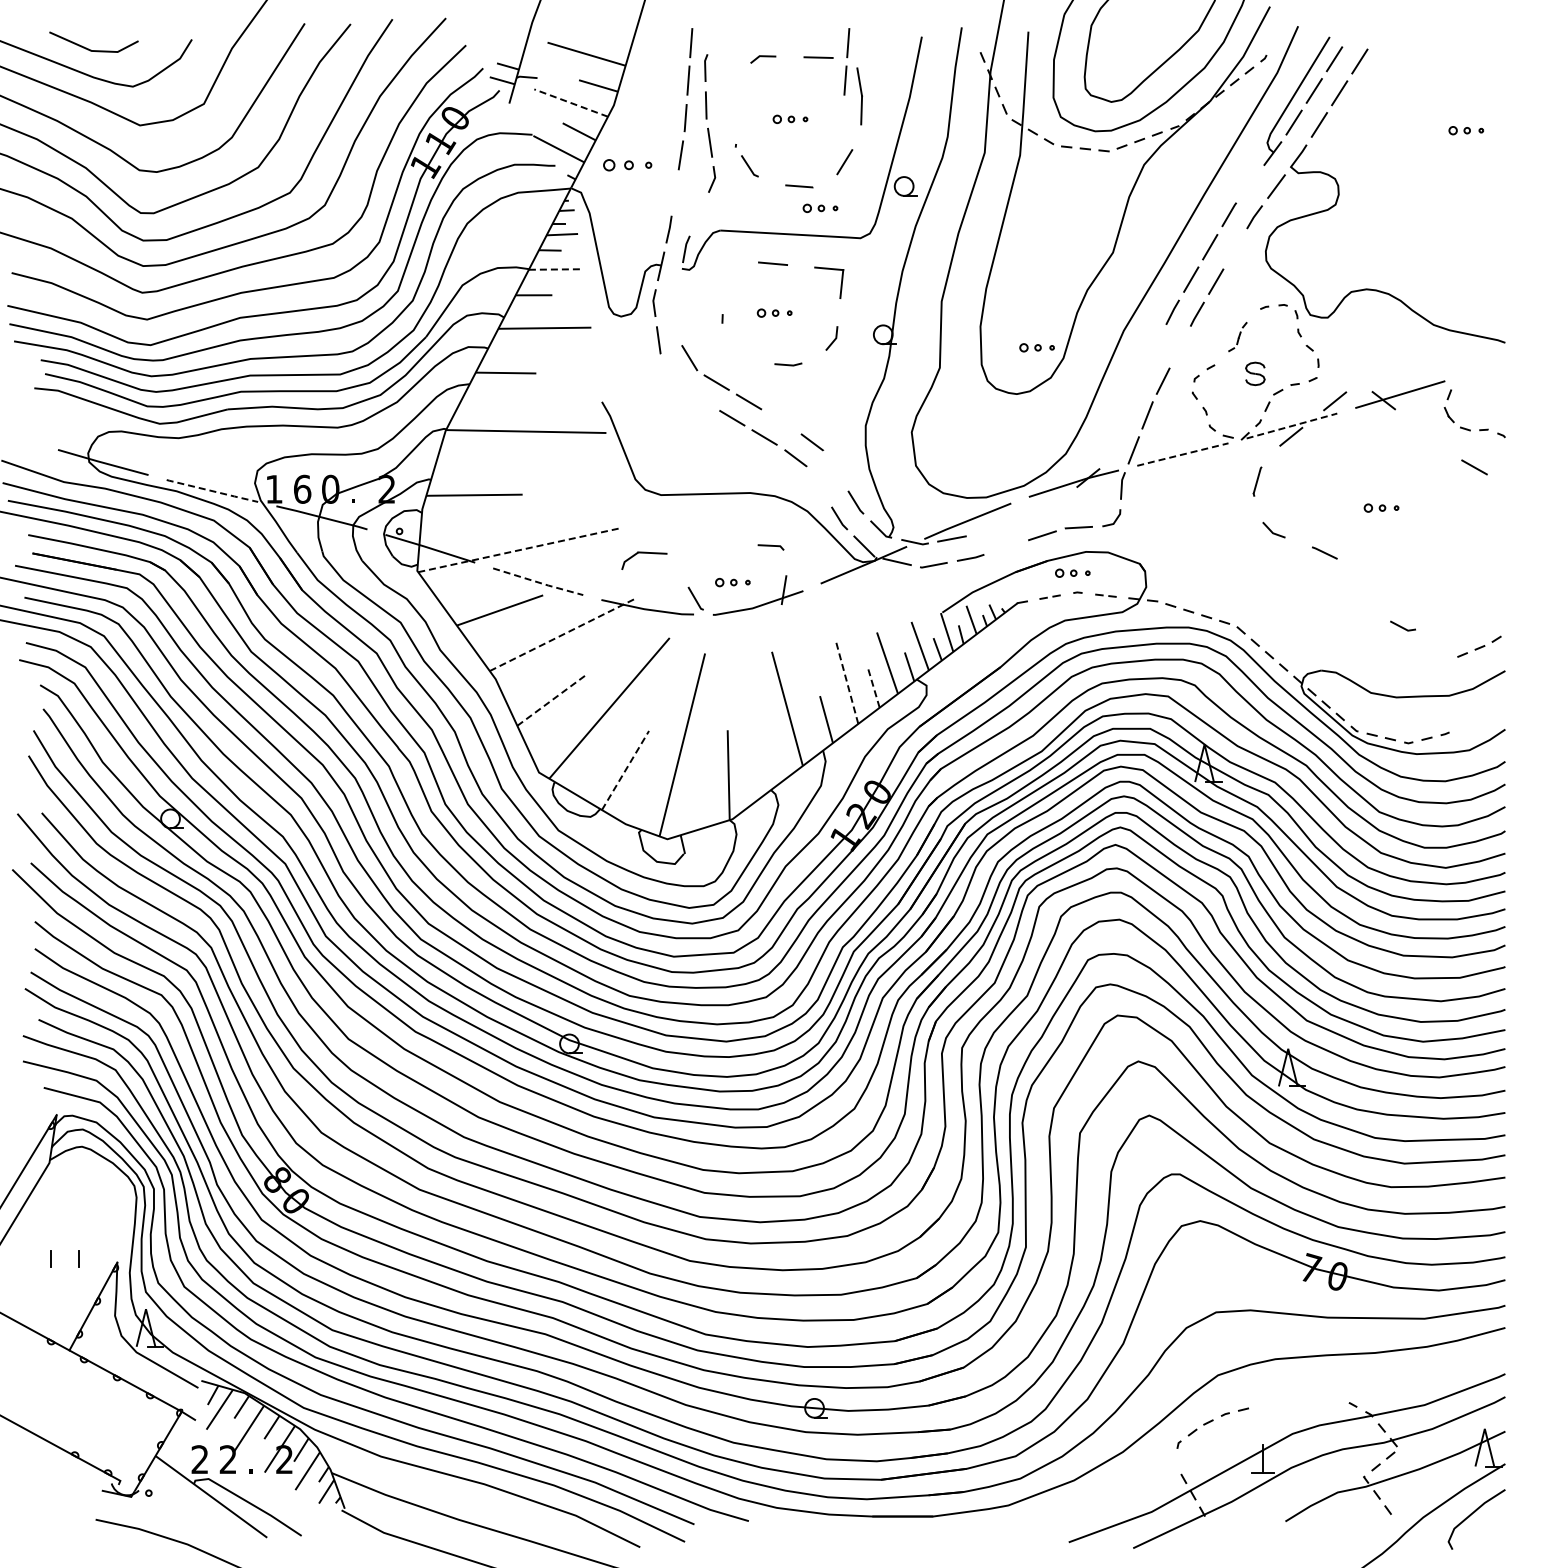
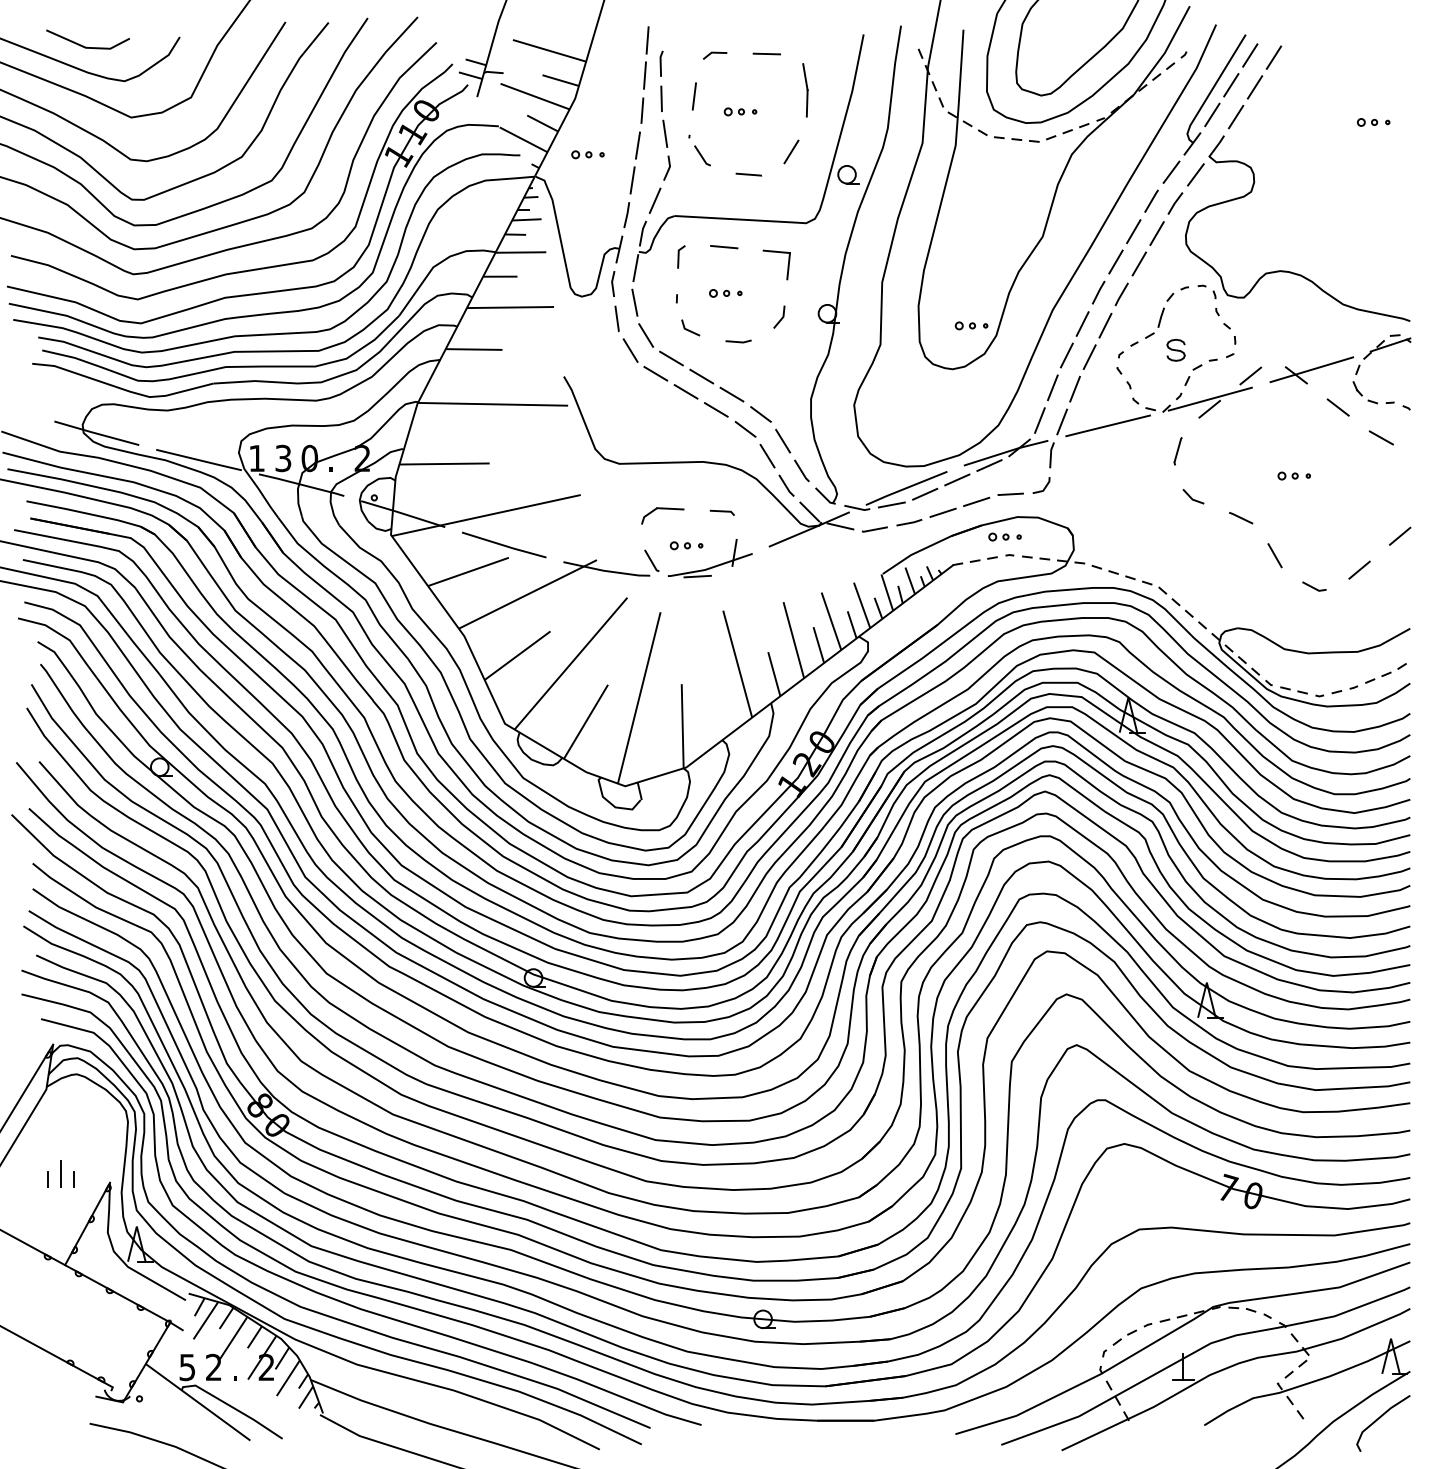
line: (847, 58) -> (793, 54), removed
line: (570, 102) -> (534, 96), dashed -> solid
line: (740, 102) -> (693, 96), added
part: (627, 164) -> (587, 154), size x0.71
line: (1250, 183) -> (1171, 171), added
line: (675, 192) -> (632, 180), added
part: (820, 207) -> (768, 194), removed
line: (698, 214) -> (654, 200), added
line: (1235, 249) -> (1157, 233), added
line: (556, 269) -> (521, 252), dashed -> solid
line: (725, 273) -> (679, 256), added
line: (678, 286) -> (635, 268), added
line: (677, 322) -> (634, 302), added
part: (1237, 336) -> (1159, 315), size x1.67
line: (1155, 345) -> (1082, 323), added
line: (1179, 347) -> (1104, 325), added
line: (737, 352) -> (690, 330), added
part: (1480, 369) -> (1386, 346), added
line: (672, 374) -> (630, 350), added
line: (1138, 379) -> (1066, 355), added
line: (699, 398) -> (655, 373), added
line: (1123, 413) -> (1052, 387), added
line: (781, 420) -> (732, 393), added
line: (1292, 425) -> (1210, 398), dashed -> solid
line: (1428, 434) -> (1338, 407), added
line: (1109, 448) -> (1039, 420), added
line: (1182, 454) -> (1107, 425), dashed -> solid
line: (835, 470) -> (782, 440), added
line: (818, 486) -> (766, 455), added
text: (302, 488) -> (283, 457), 6 -> 3
line: (212, 491) -> (199, 460), dashed -> solid
line: (1056, 496) -> (989, 465), added
line: (1021, 512) -> (956, 480), added
line: (987, 527) -> (925, 494), added
line: (1006, 547) -> (942, 512), added
line: (519, 550) -> (486, 515), dashed -> solid
part: (644, 553) -> (662, 509), moved
line: (1494, 572) -> (1400, 536), added
line: (538, 582) -> (504, 545), dashed -> solid
line: (1361, 592) -> (1275, 555), added
part: (1105, 595) -> (1035, 557), size x1.43
part: (1049, 596) -> (983, 558), size x1.43
line: (1451, 608) -> (1359, 570), added
line: (744, 615) -> (697, 576), added
line: (563, 634) -> (527, 594), dashed -> solid
part: (1479, 646) -> (1386, 673), moved
line: (847, 682) -> (793, 639), dashed -> solid
line: (874, 688) -> (819, 645), dashed -> solid
line: (552, 699) -> (517, 655), dashed -> solid
line: (625, 770) -> (586, 721), dashed -> solid
line: (64, 1252) -> (60, 1173), added
part: (1254, 1421) -> (1175, 1331), added
text: (199, 1459) -> (186, 1367), 2 -> 5

